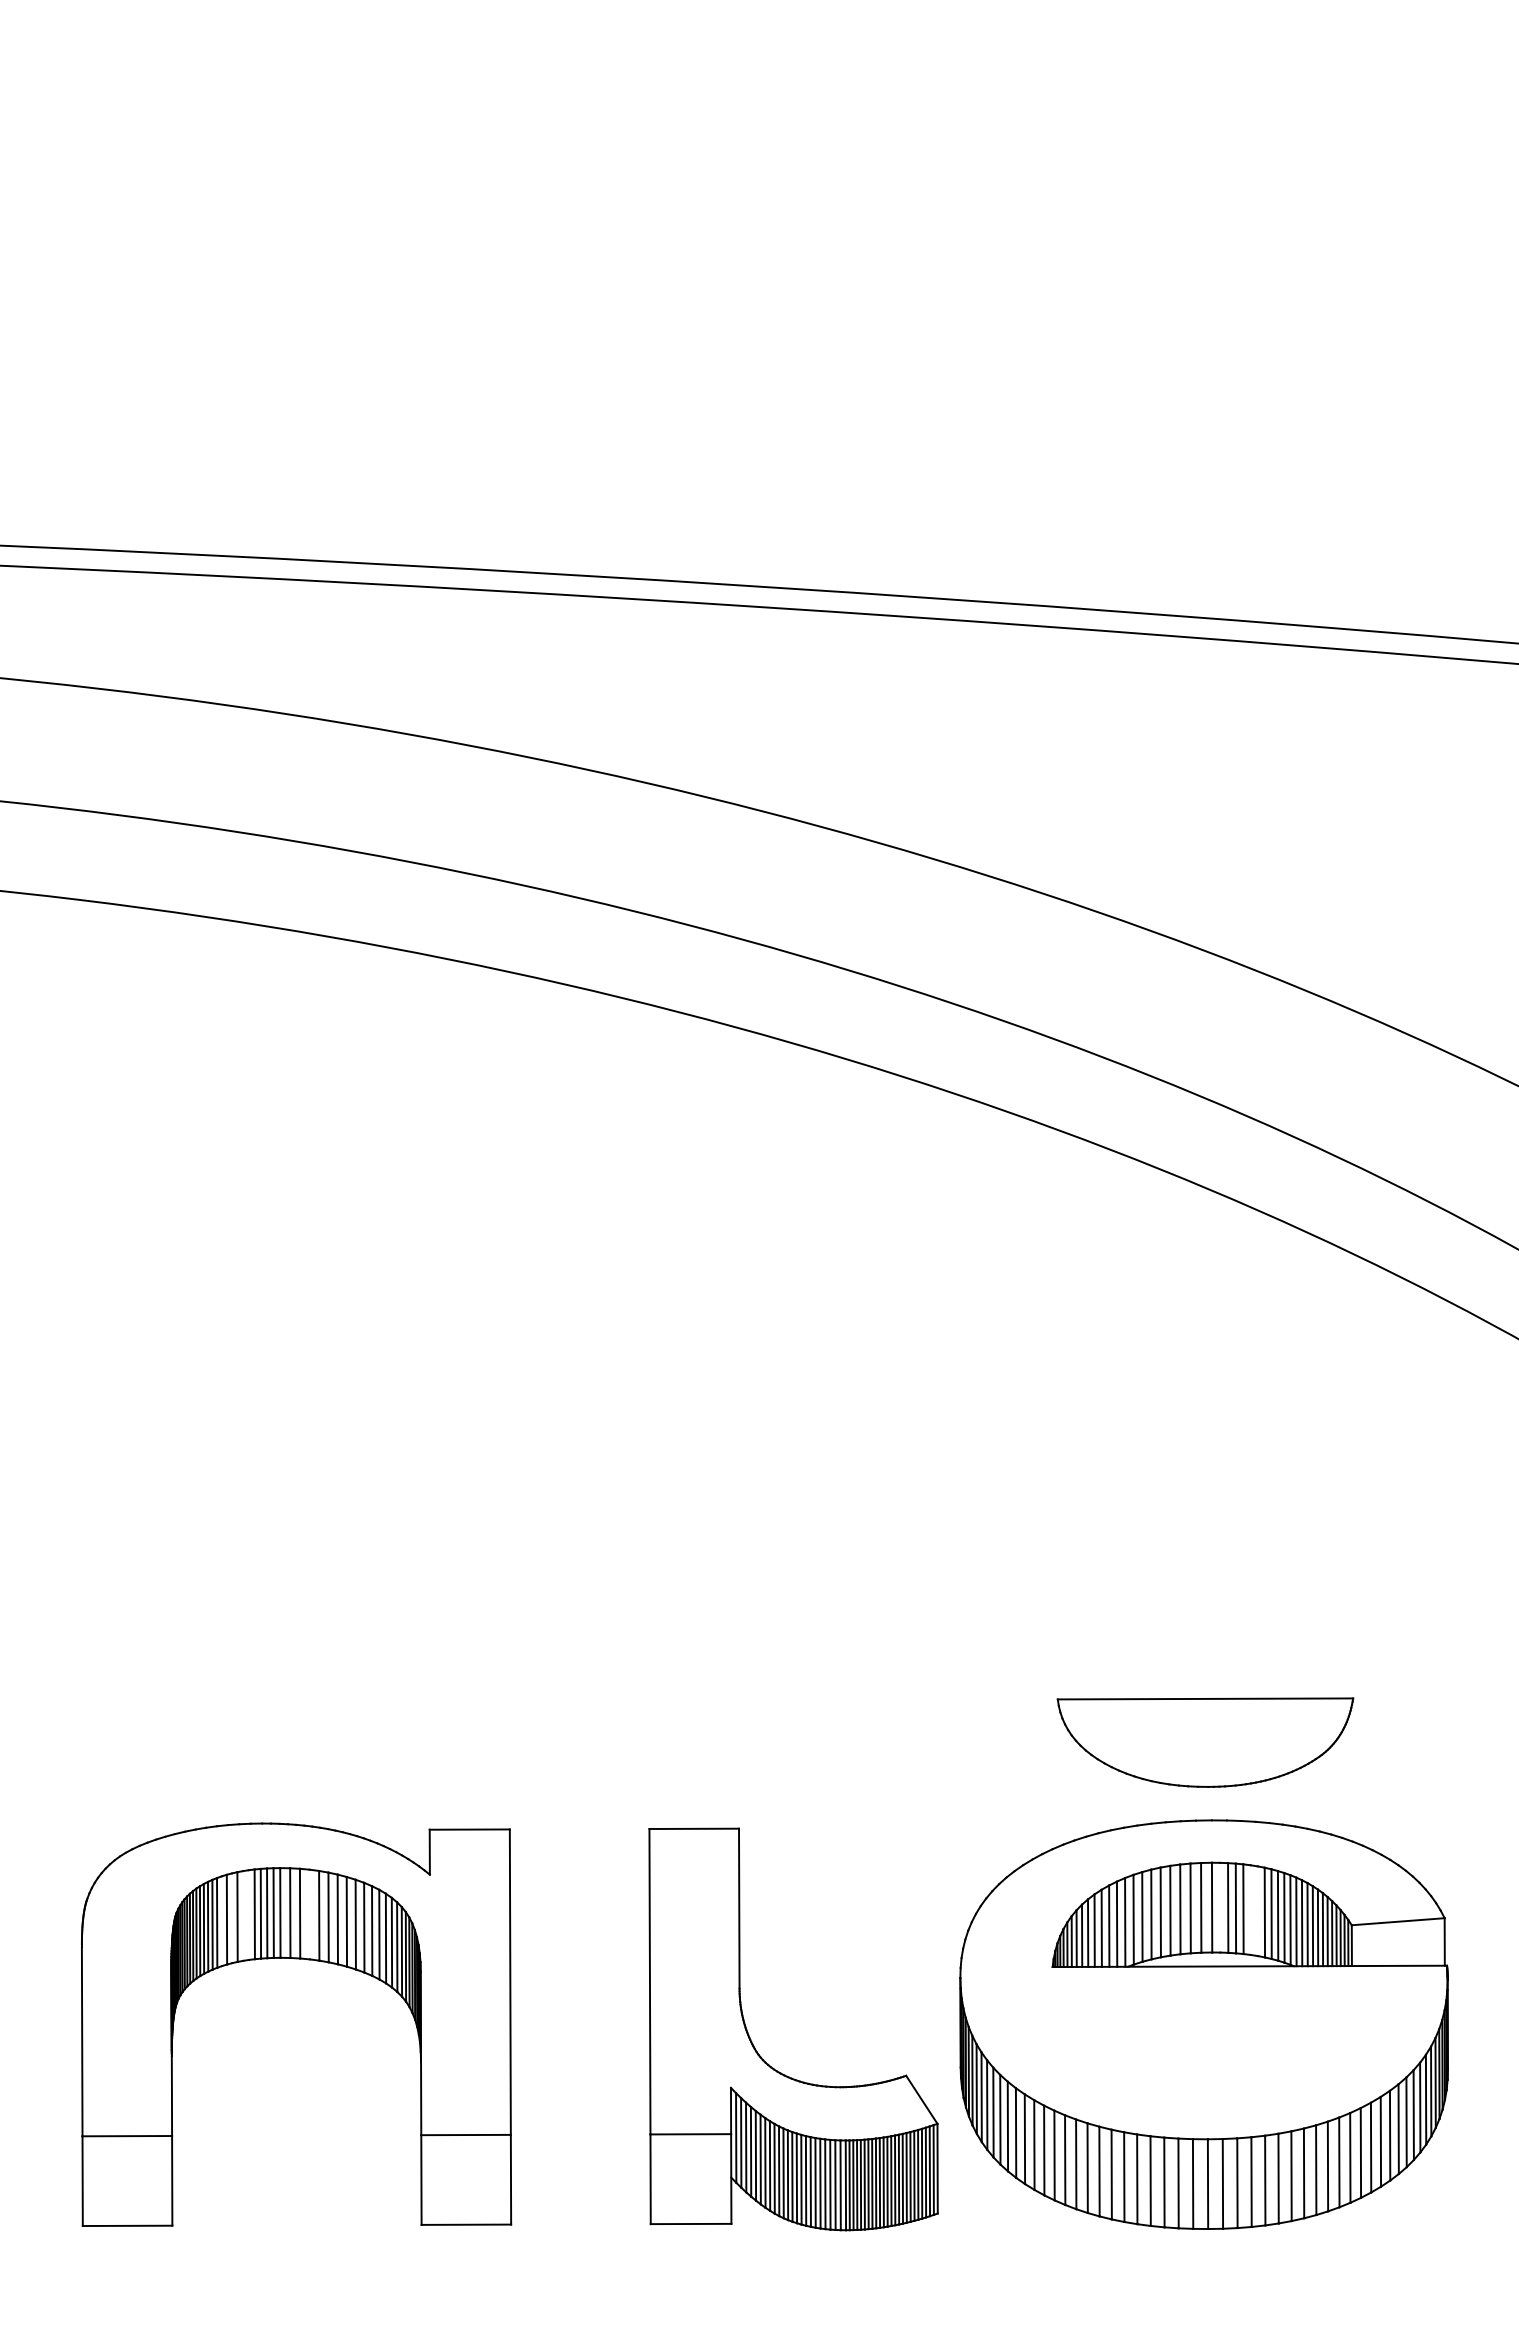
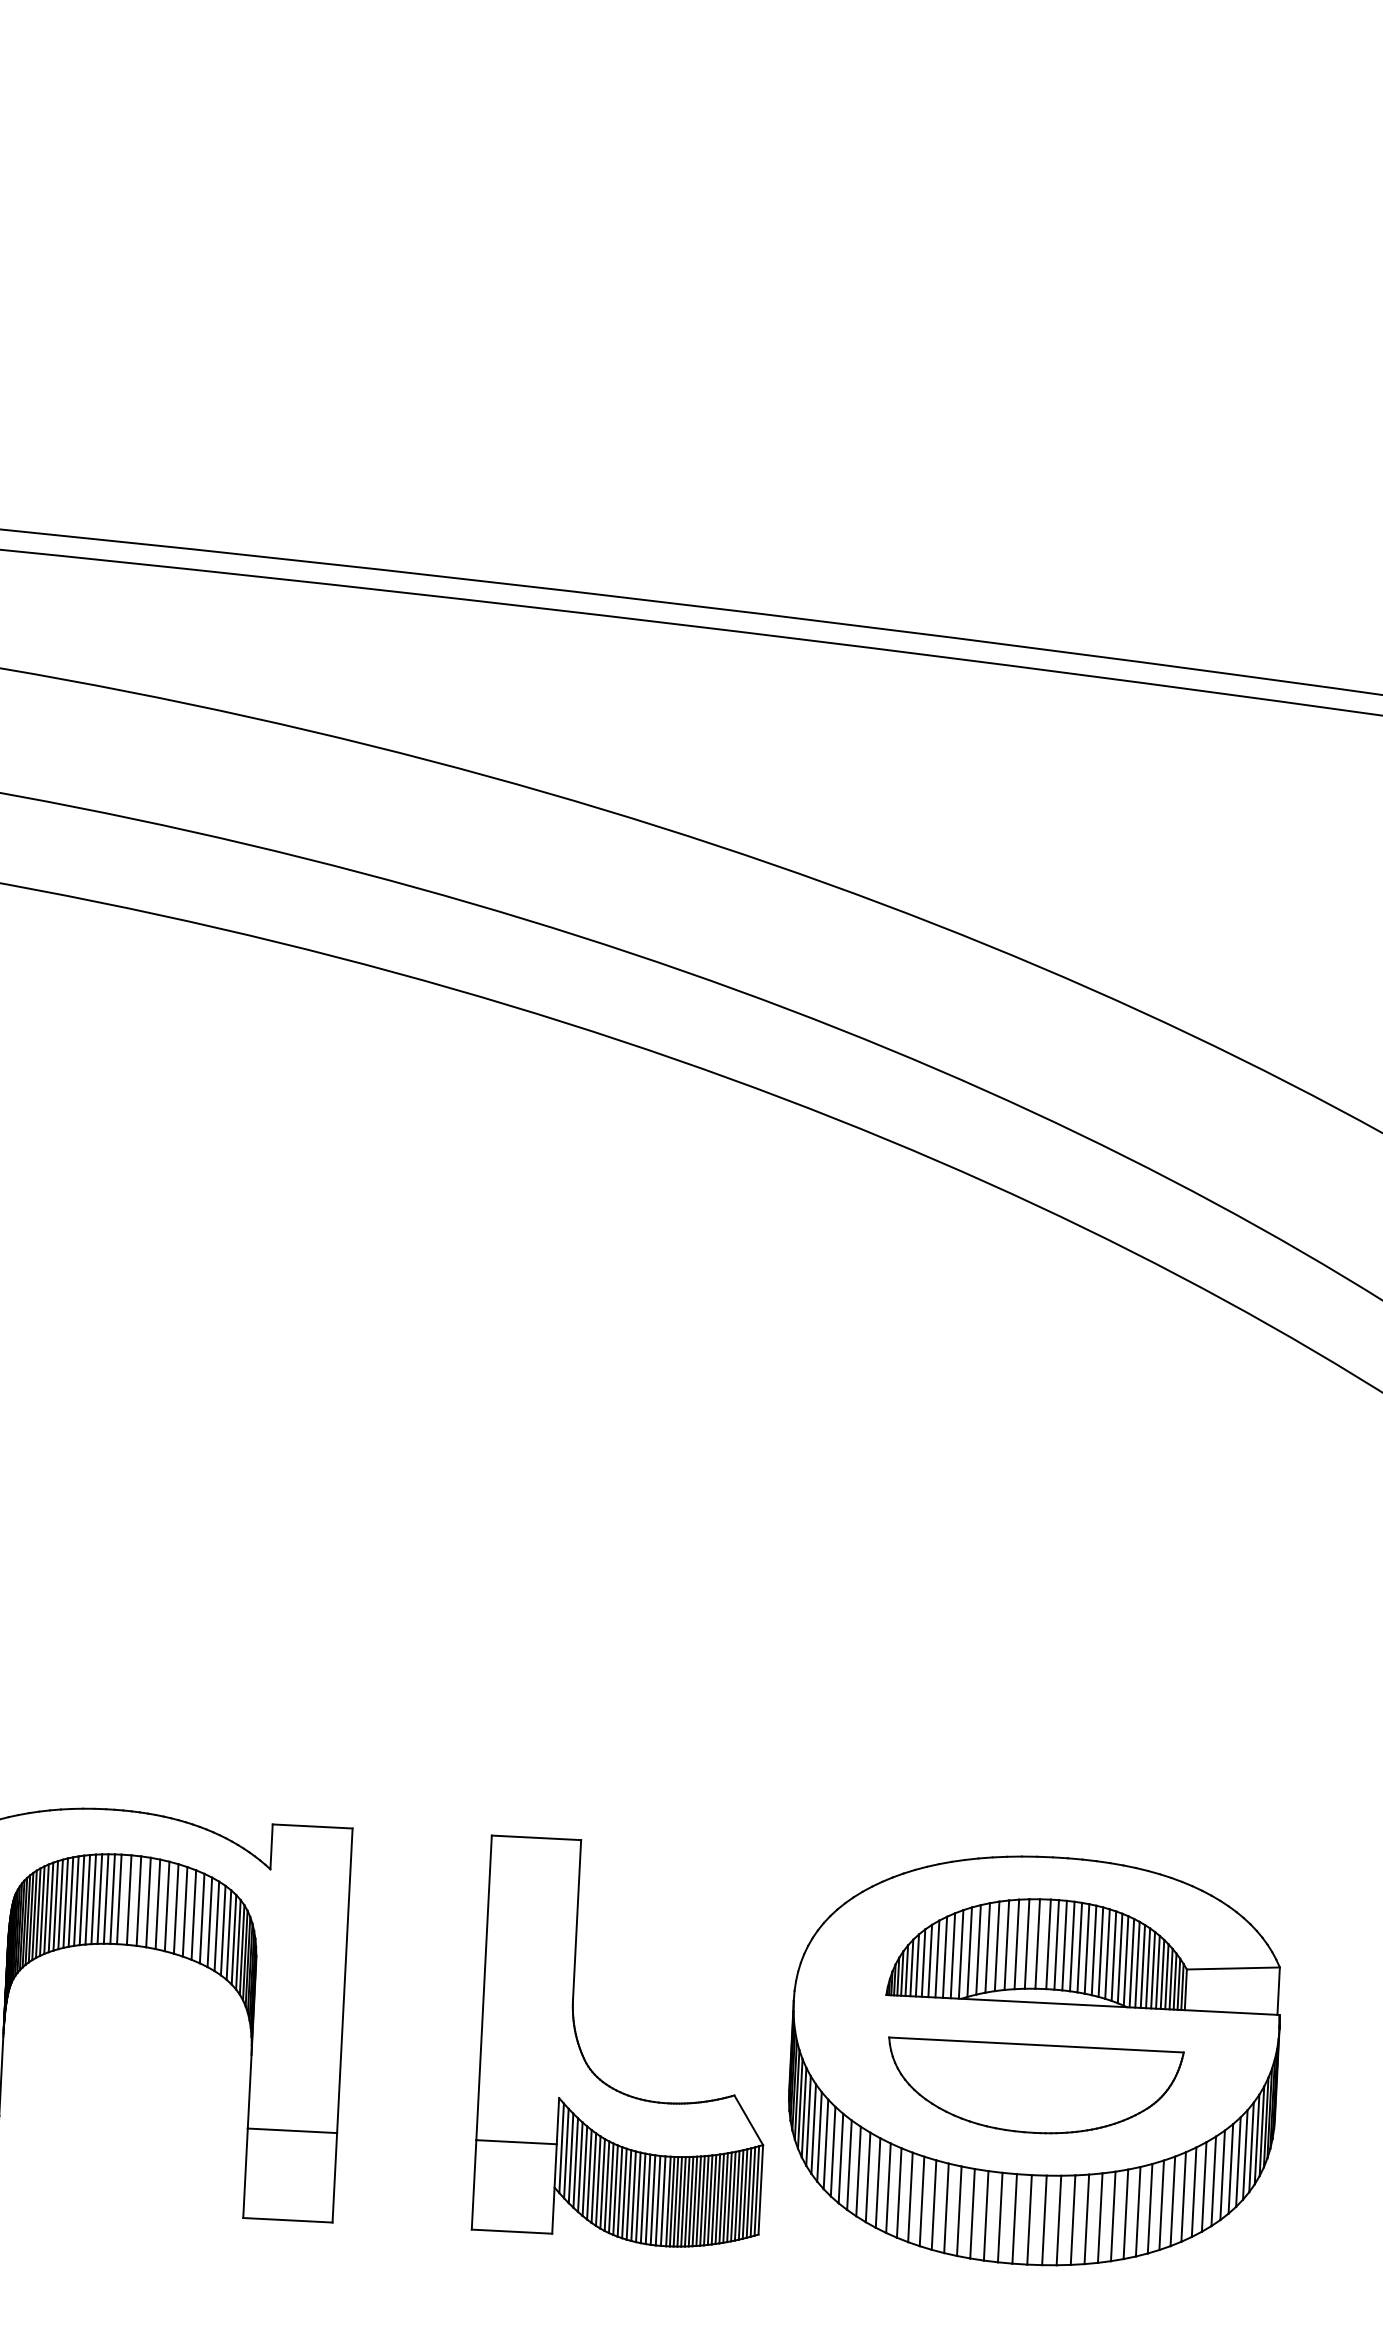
part: (1205, 1742) -> (1034, 2088), moved
line: (1220, 1907) -> (1056, 1944), added
line: (1250, 1909) -> (1086, 1948), added
line: (1257, 1911) -> (1093, 1950), added
line: (248, 1914) -> (87, 1899), added
line: (309, 1914) -> (148, 1902), added
line: (242, 1915) -> (81, 1899), added
line: (232, 1918) -> (71, 1902), added
line: (221, 1921) -> (60, 1904), added

